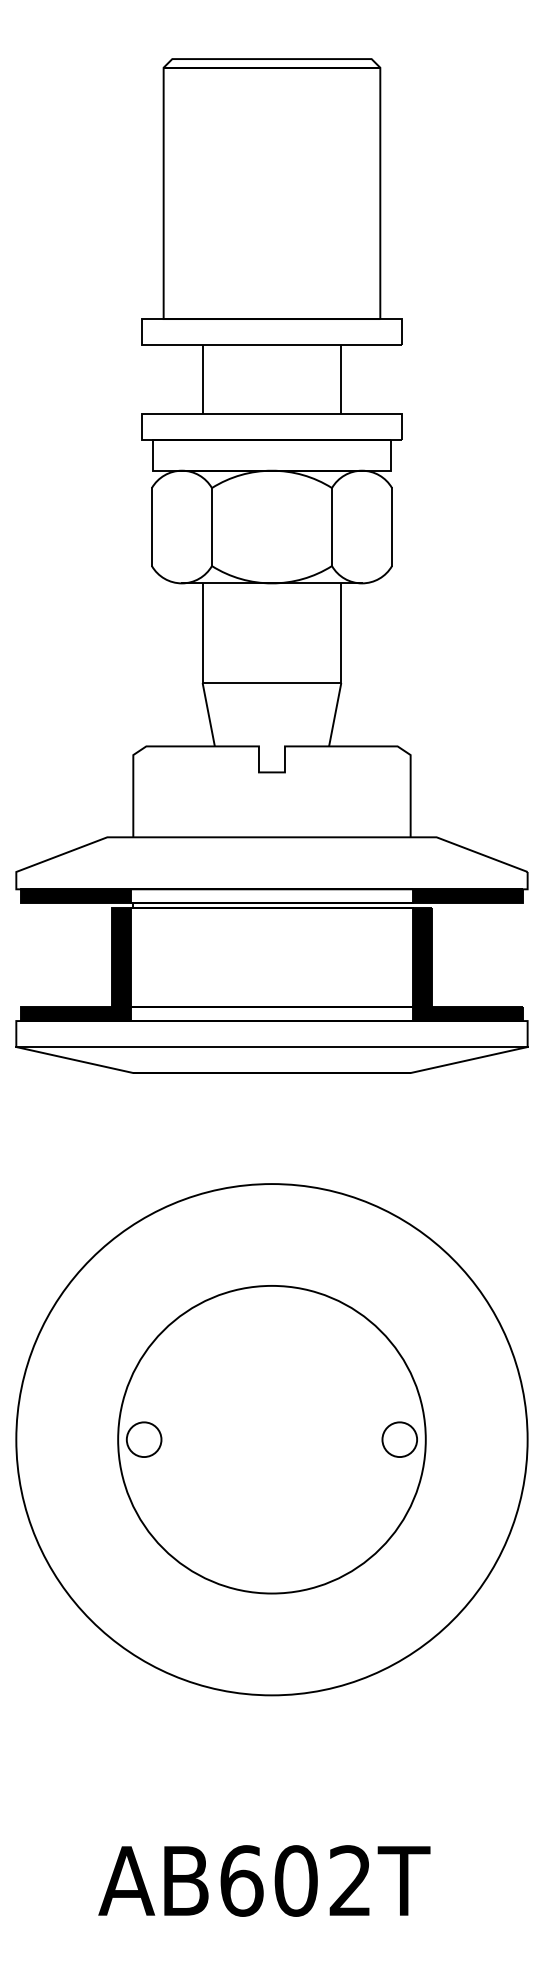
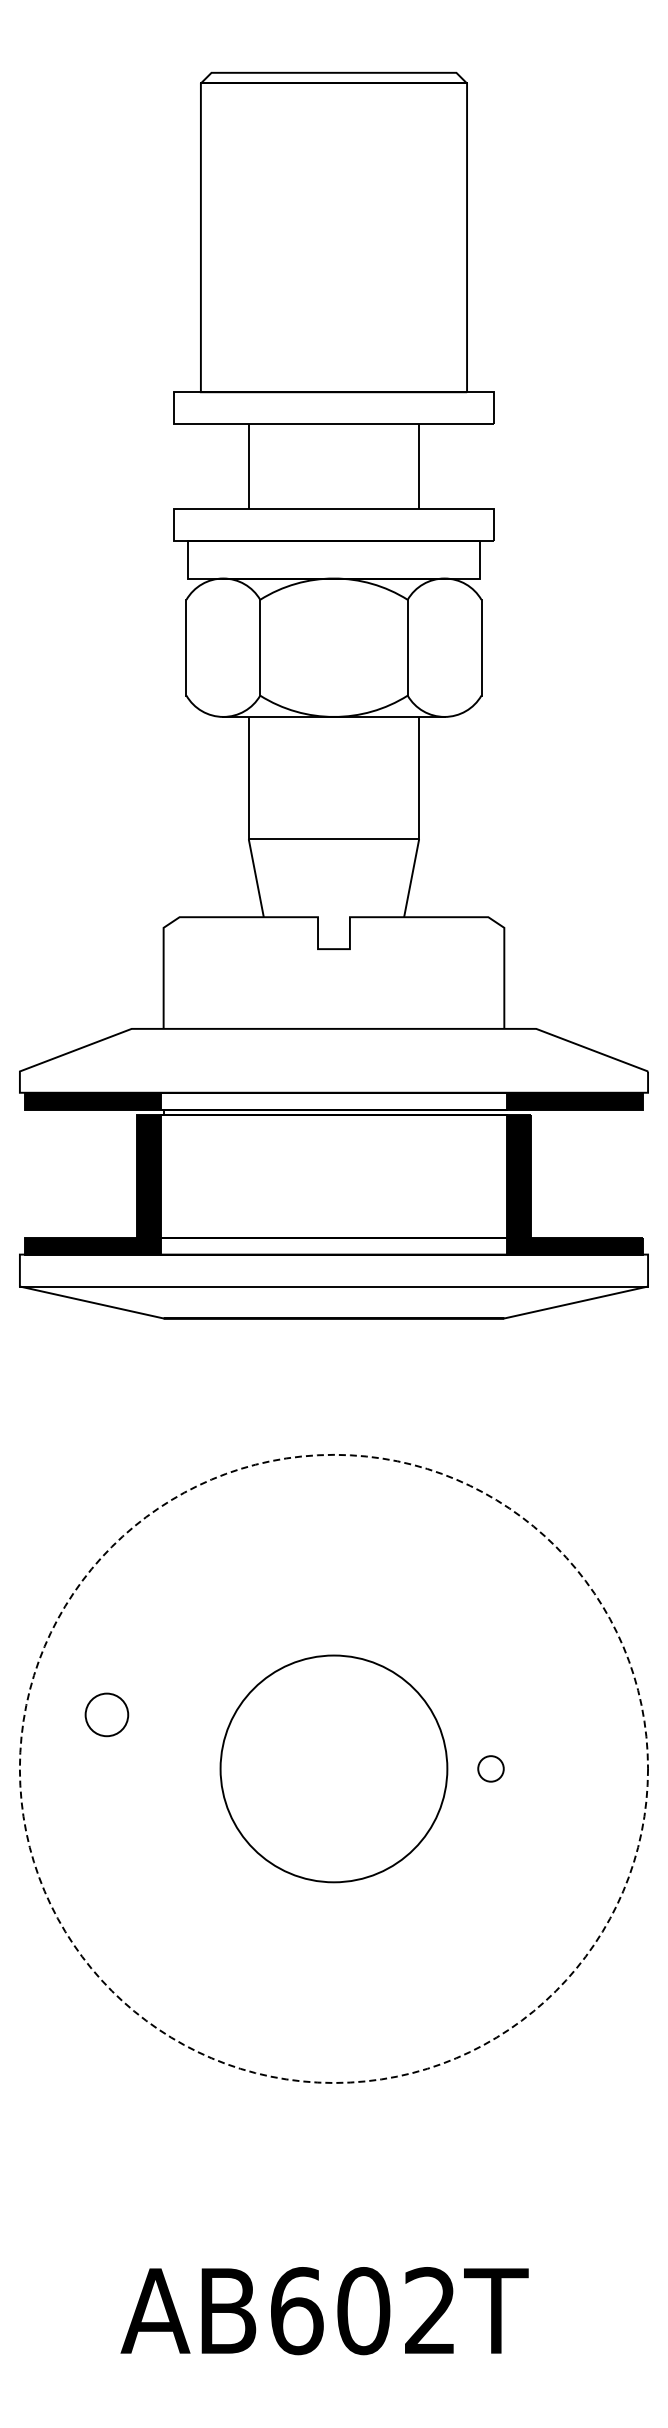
circle: (143, 1439) -> (106, 1714), moved
circle: (271, 1439) -> (333, 1768), size x0.6
circle: (271, 1439) -> (333, 1768), solid -> dashed
circle: (399, 1439) -> (490, 1768), size x0.6

